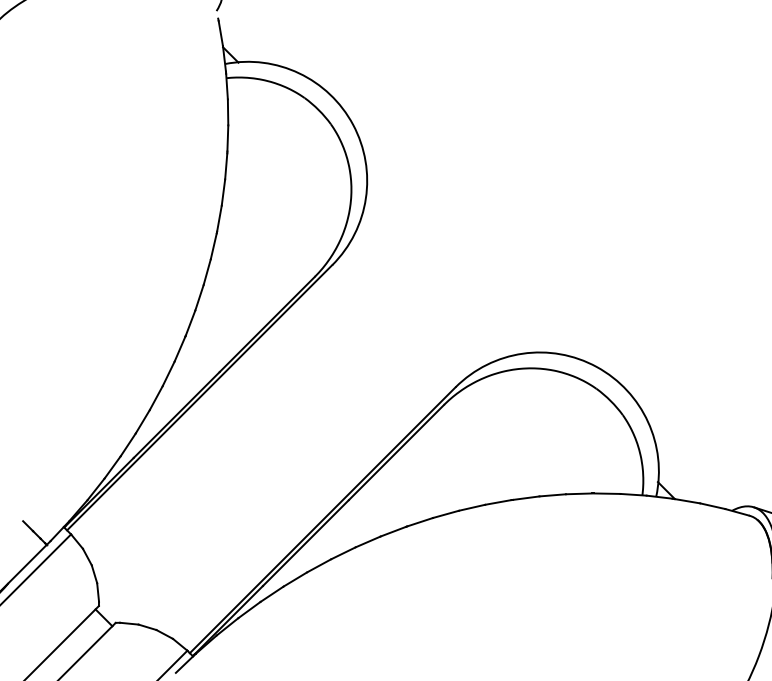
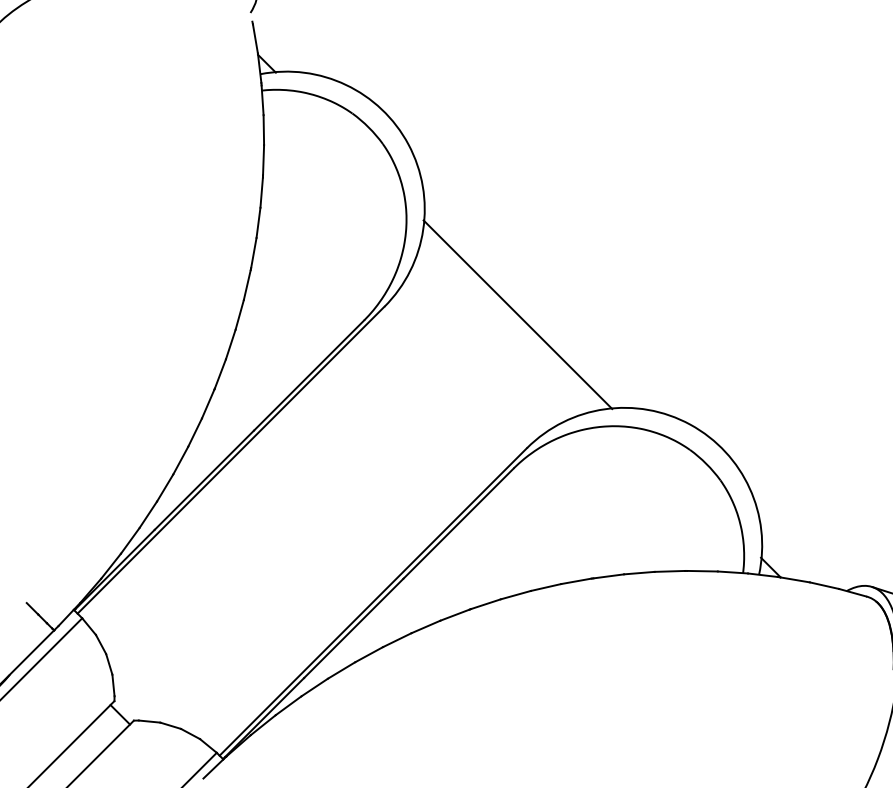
line: (447, 271) -> (517, 314), added

